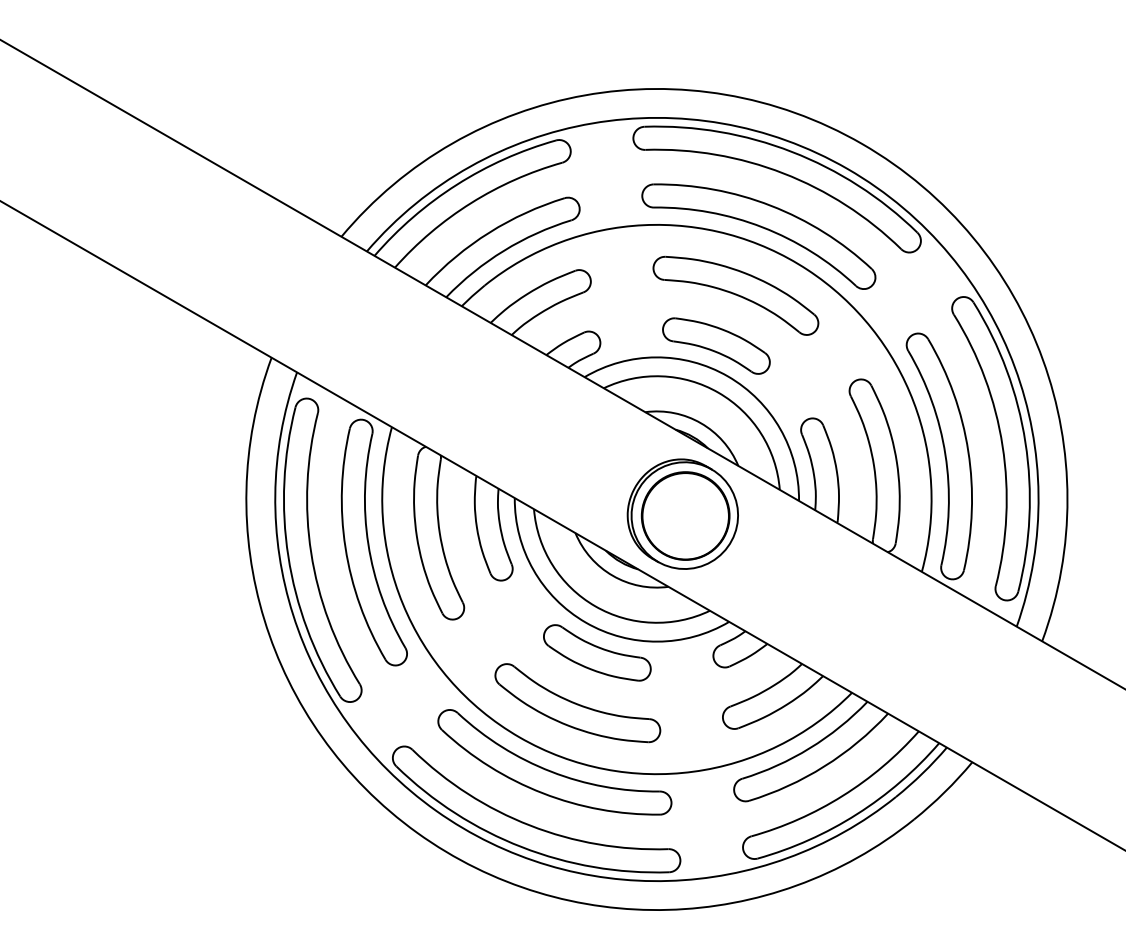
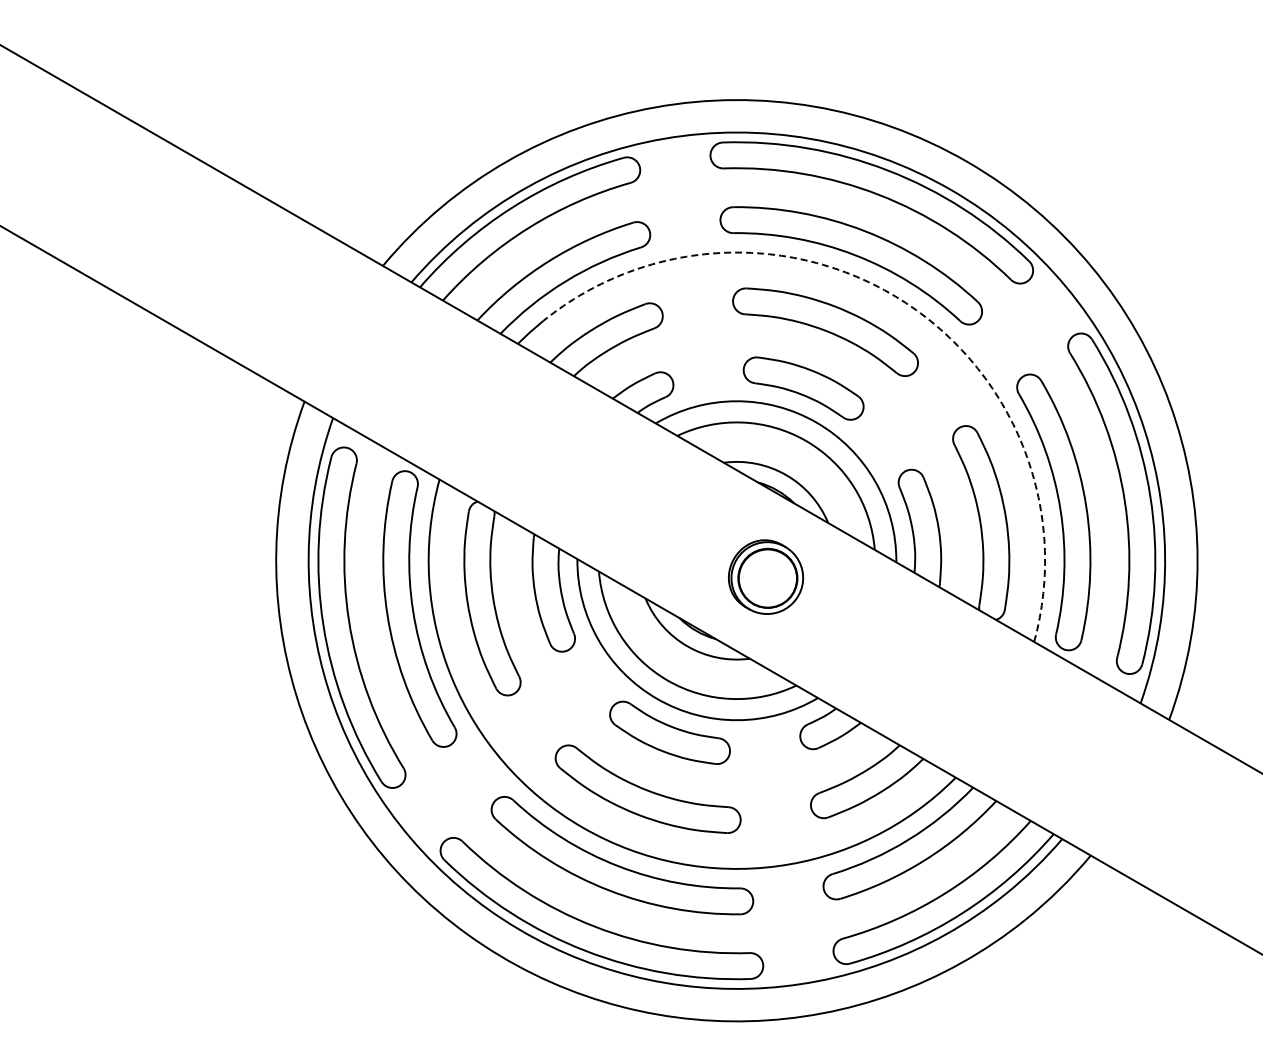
arc: (807, 270) -> (905, 303), solid -> dashed
part: (682, 513) -> (765, 576), size x0.6

